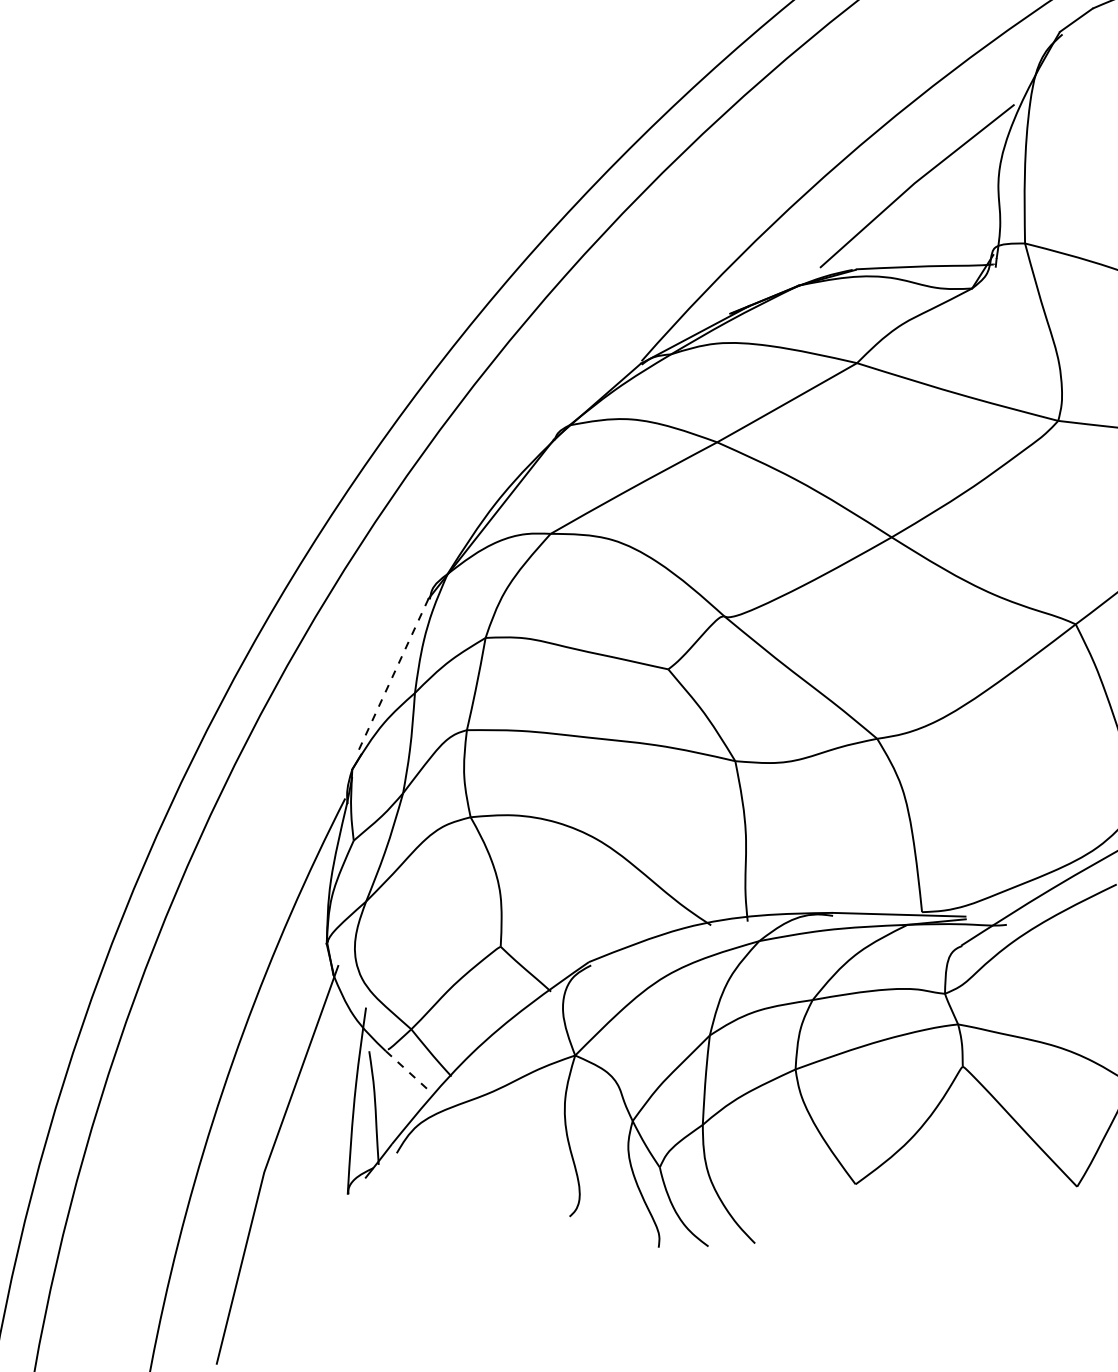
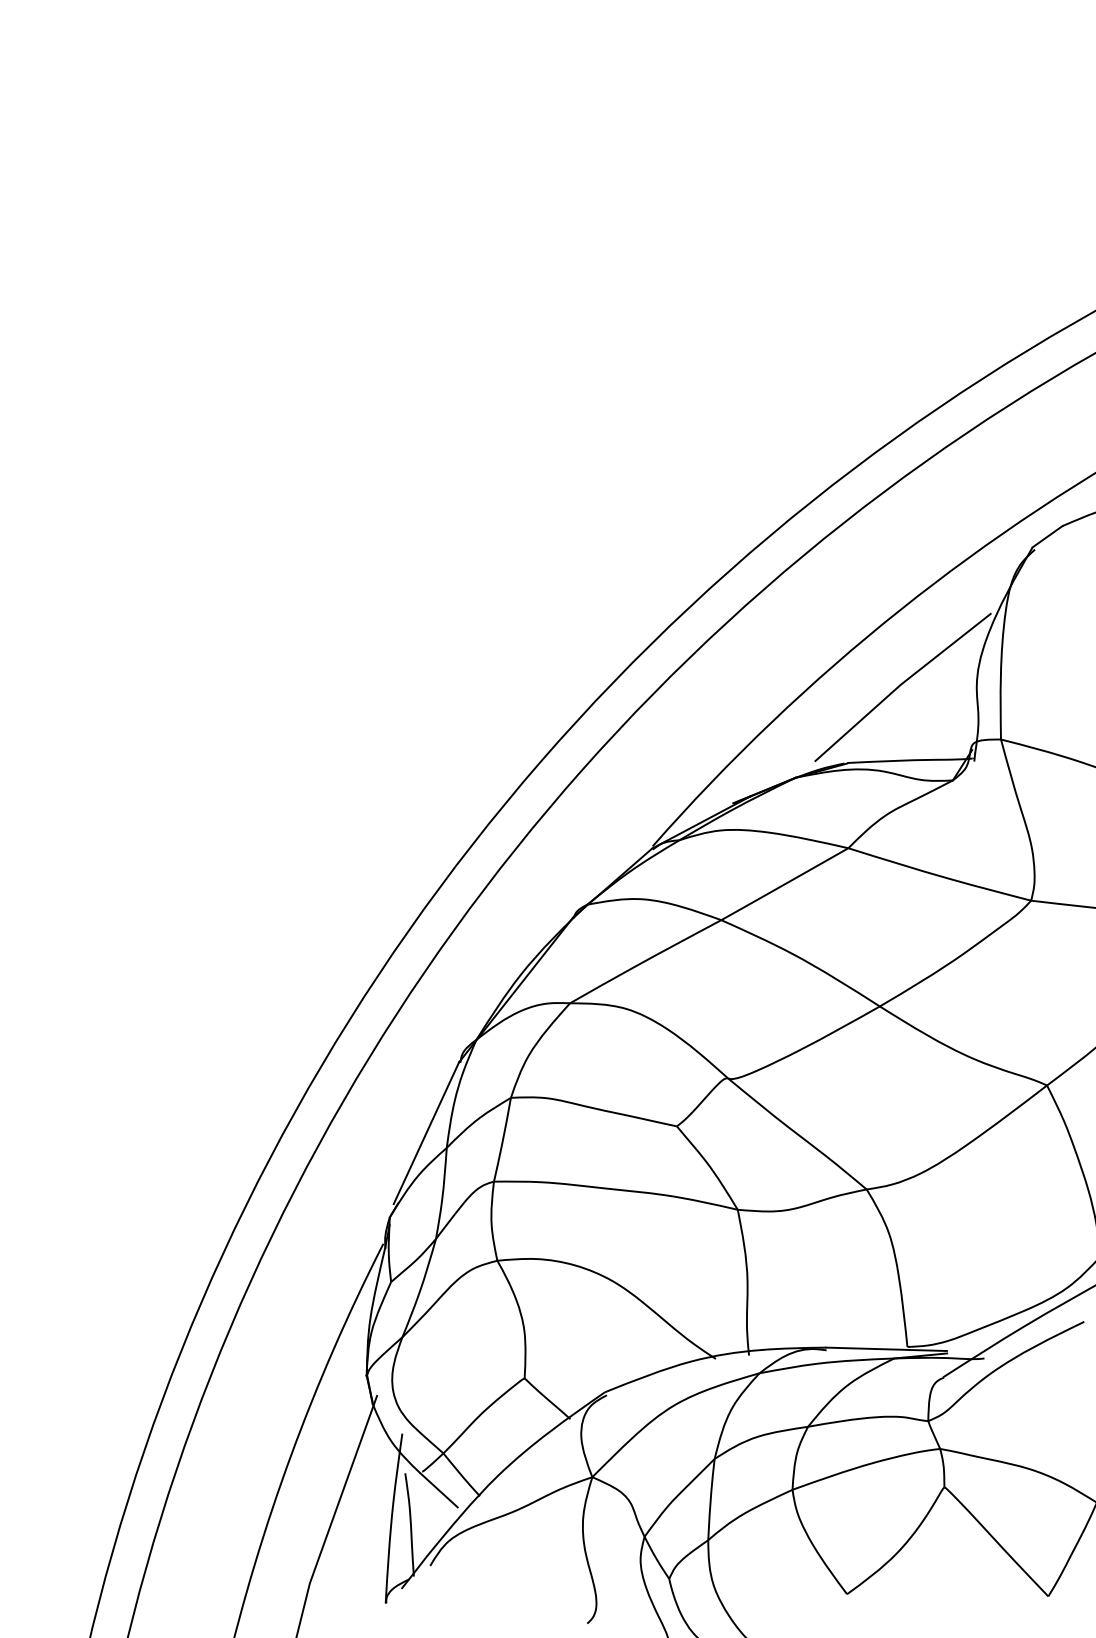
line: (392, 677) -> (426, 1133), dashed -> solid
line: (406, 1070) -> (439, 1490), dashed -> solid

